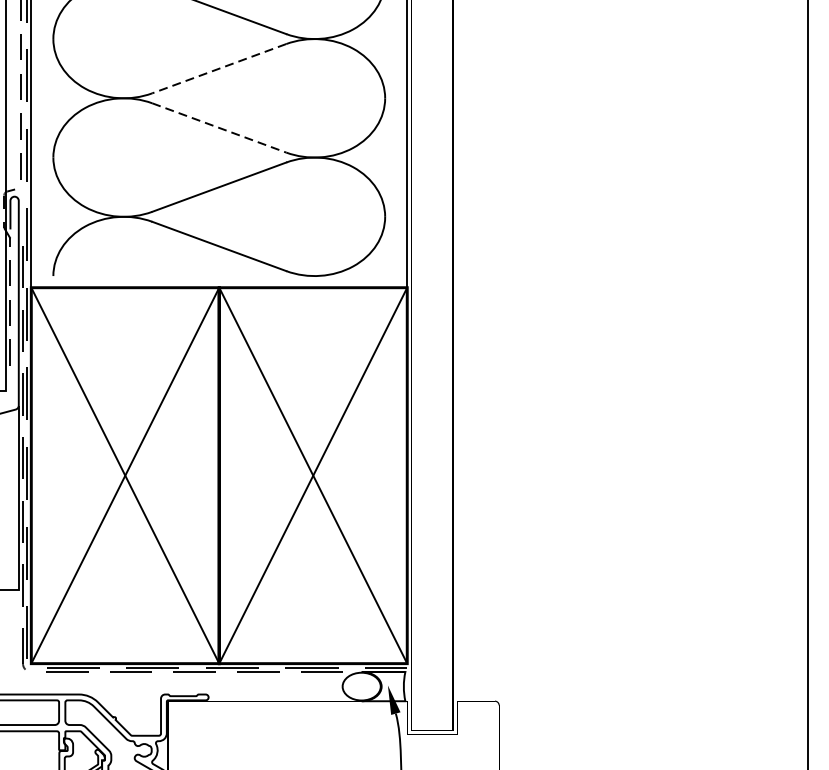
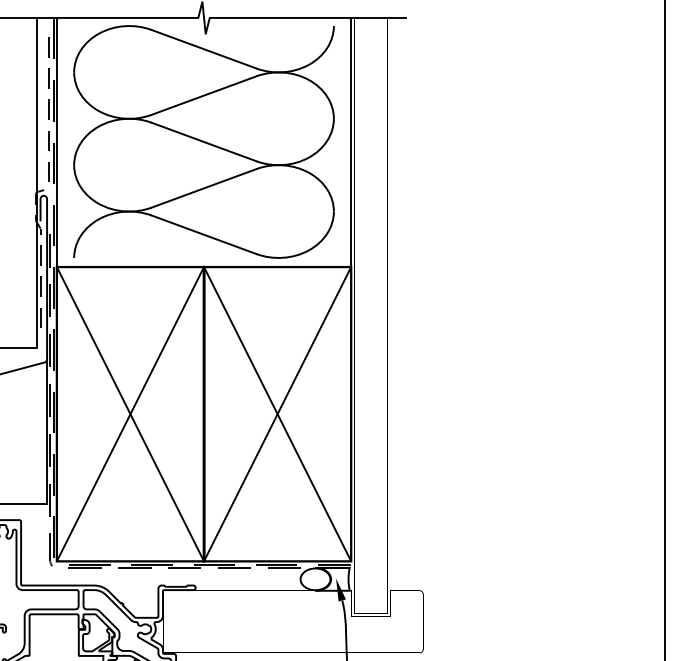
line: (219, 68) -> (204, 95), dashed -> solid
line: (219, 128) -> (204, 142), dashed -> solid

